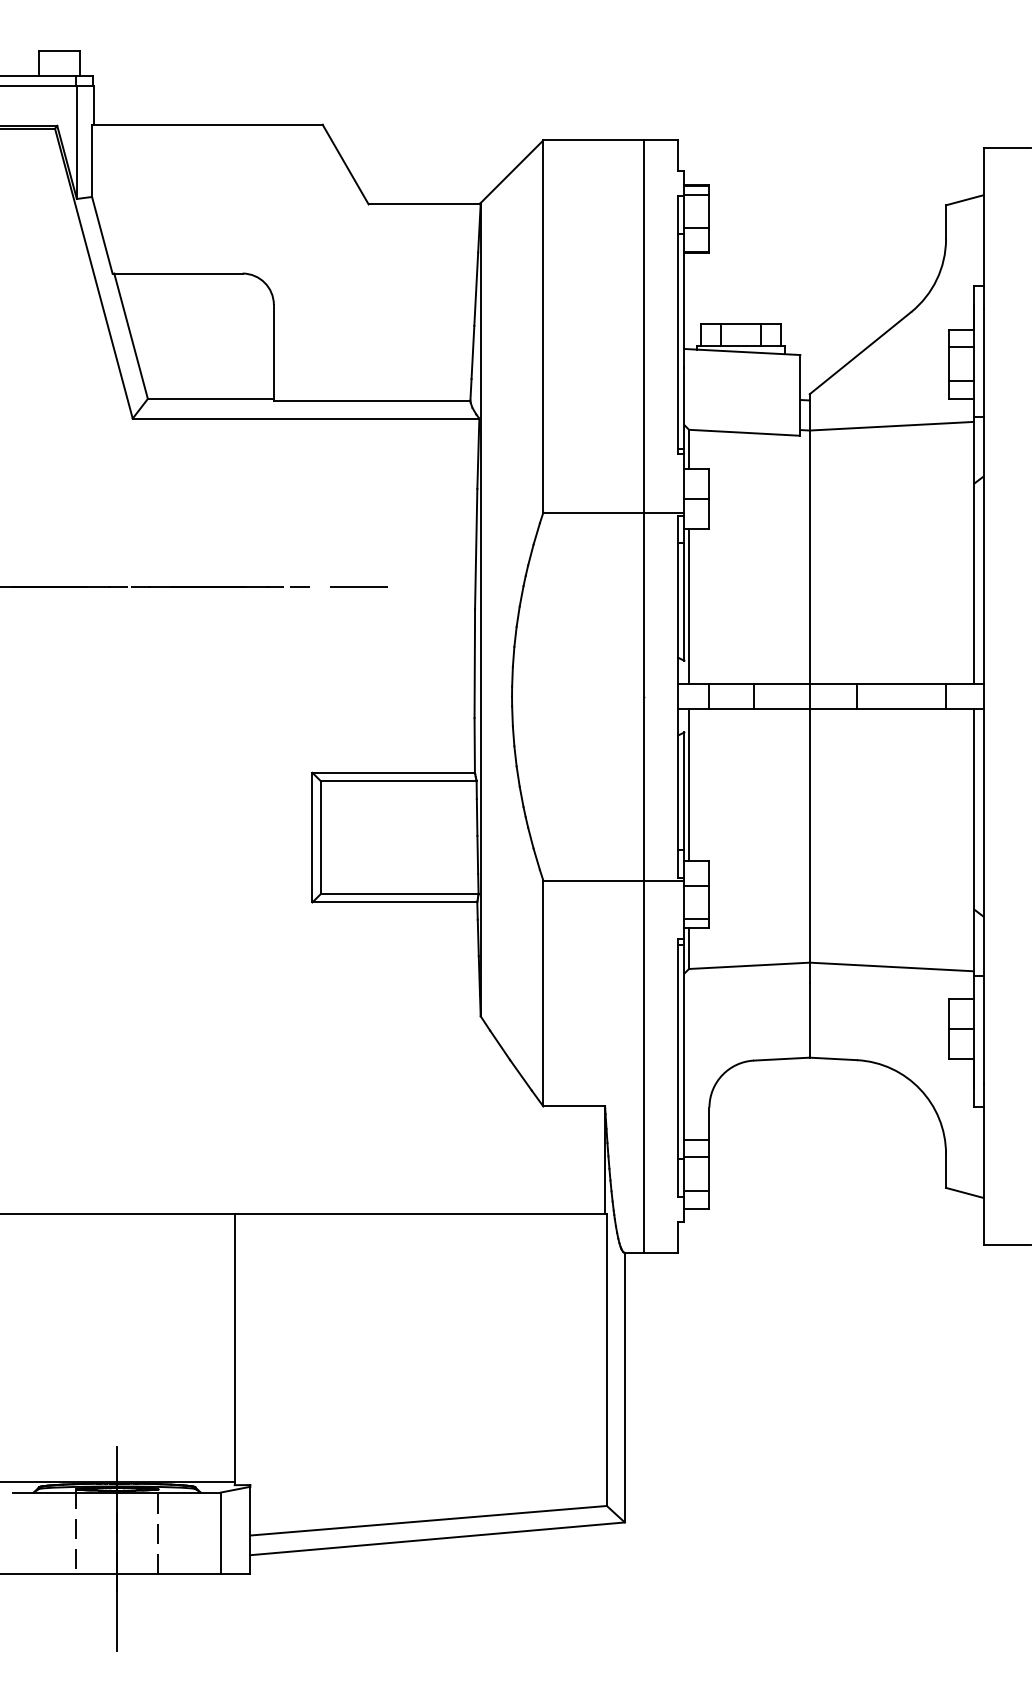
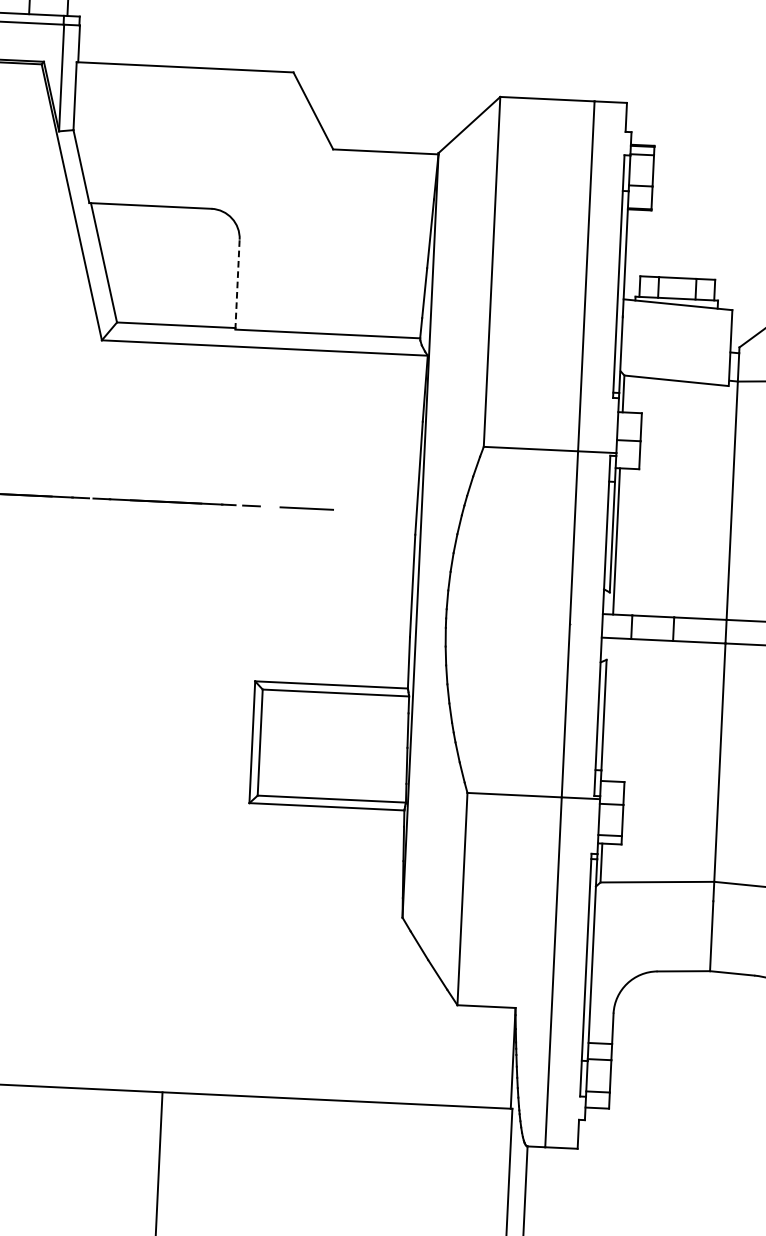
line: (273, 352) -> (237, 284), solid -> dashed
line: (689, 785) -> (609, 709), removed

